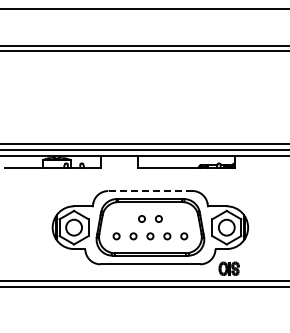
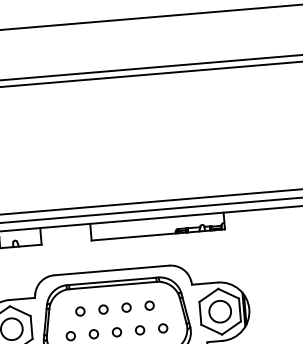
line: (149, 191) -> (110, 271), dashed -> solid
circle: (124, 218) -> (79, 310), added
circle: (175, 218) -> (149, 305), added

